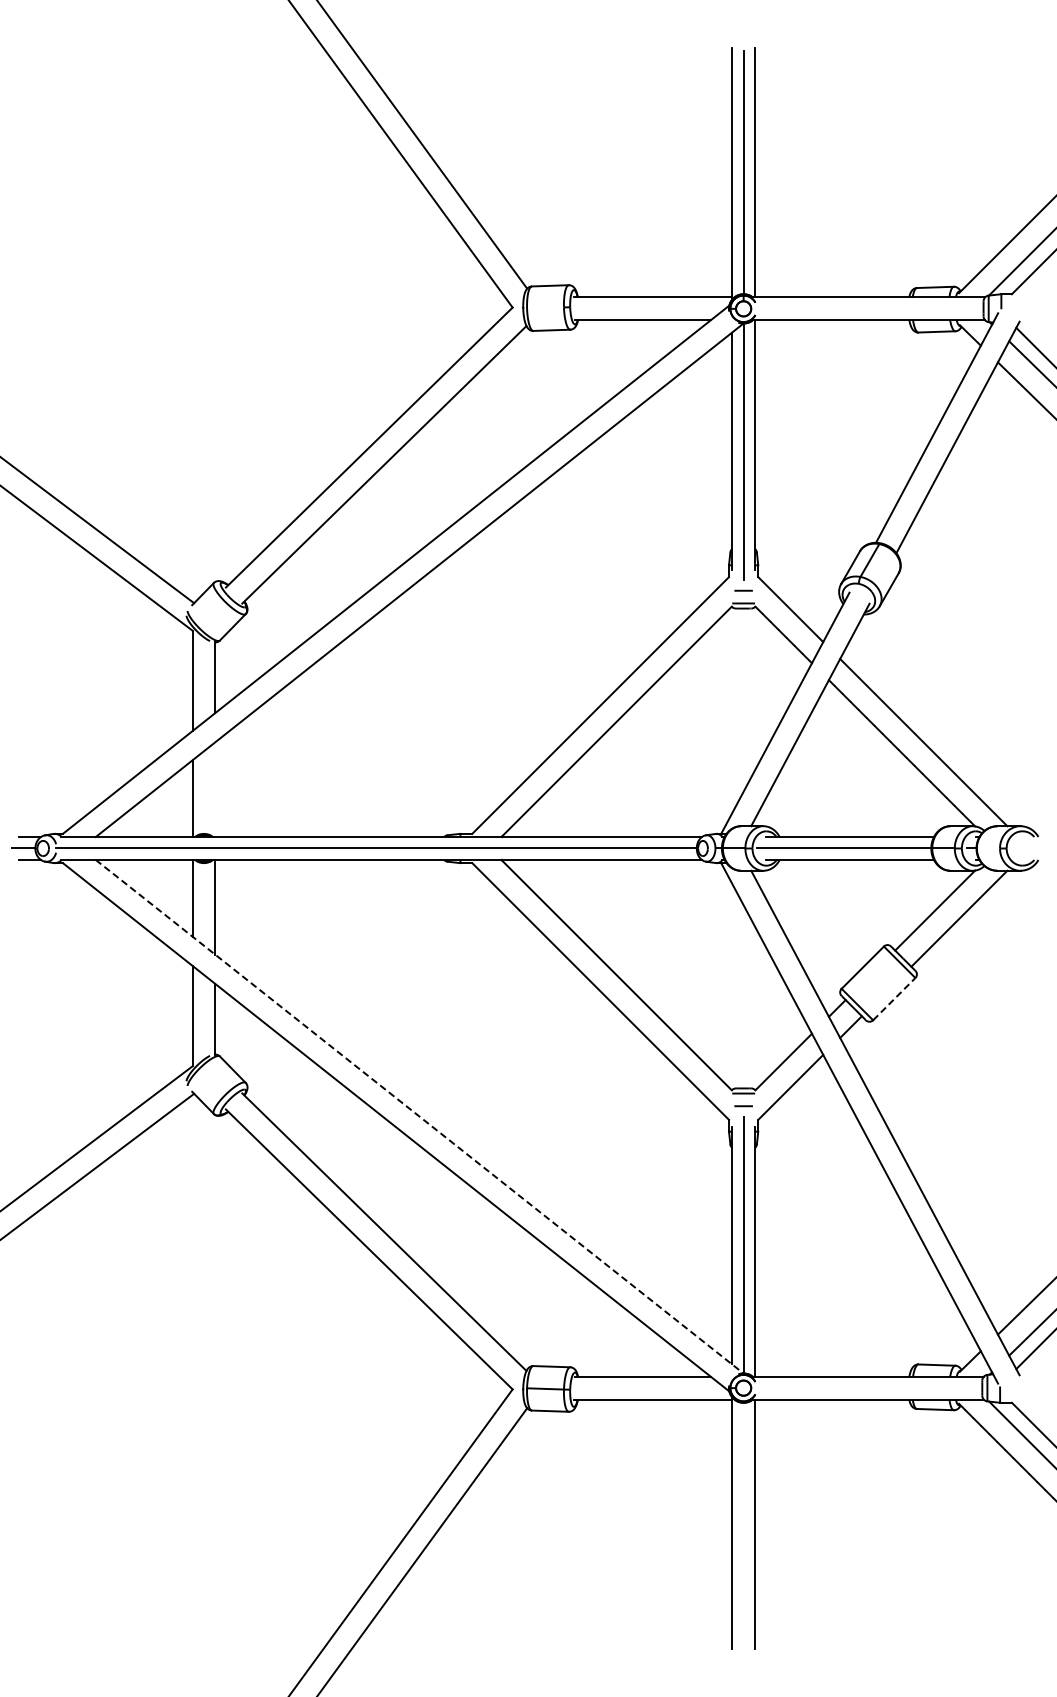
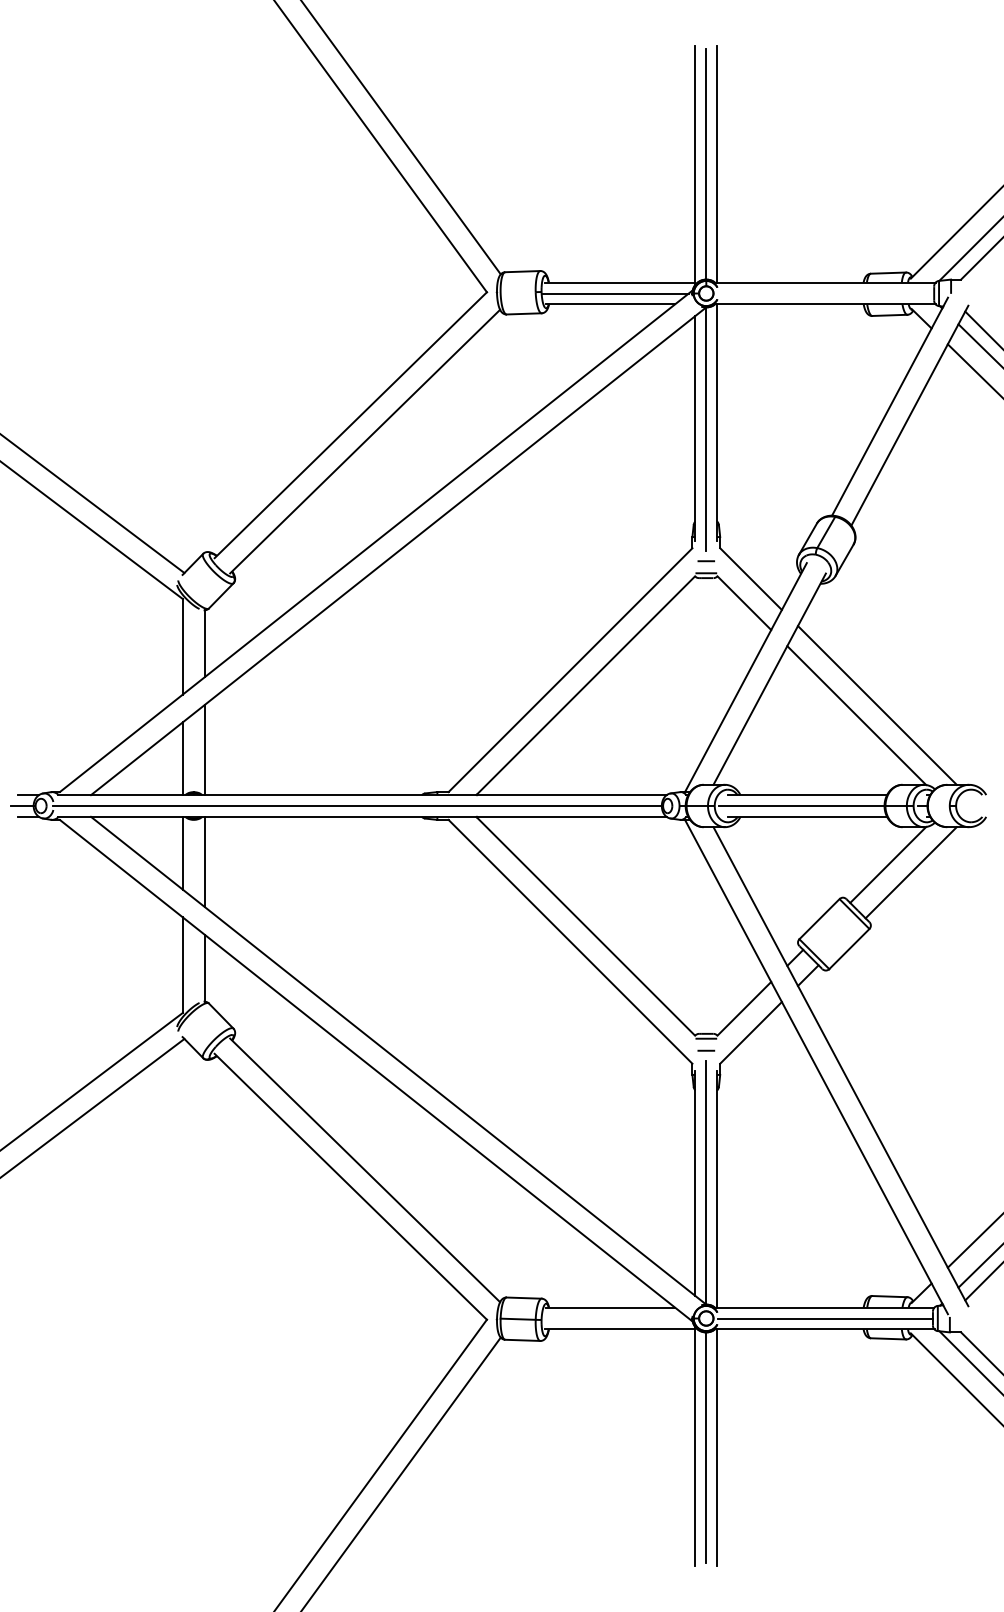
line: (648, 308) -> (615, 293), added
line: (215, 789) -> (204, 749), added
line: (894, 999) -> (849, 949), dashed -> solid
line: (420, 1117) -> (399, 1061), dashed -> solid
line: (868, 1388) -> (824, 1318), added
line: (743, 1523) -> (706, 1447), added

